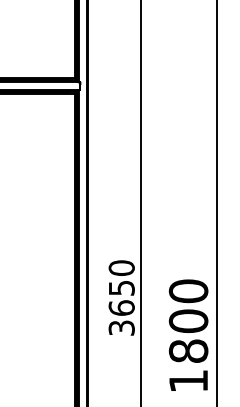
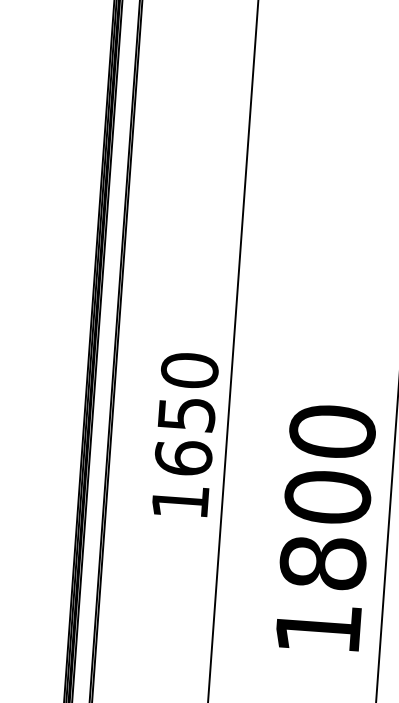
text: (121, 327) -> (179, 500), 3650 -> 1650

